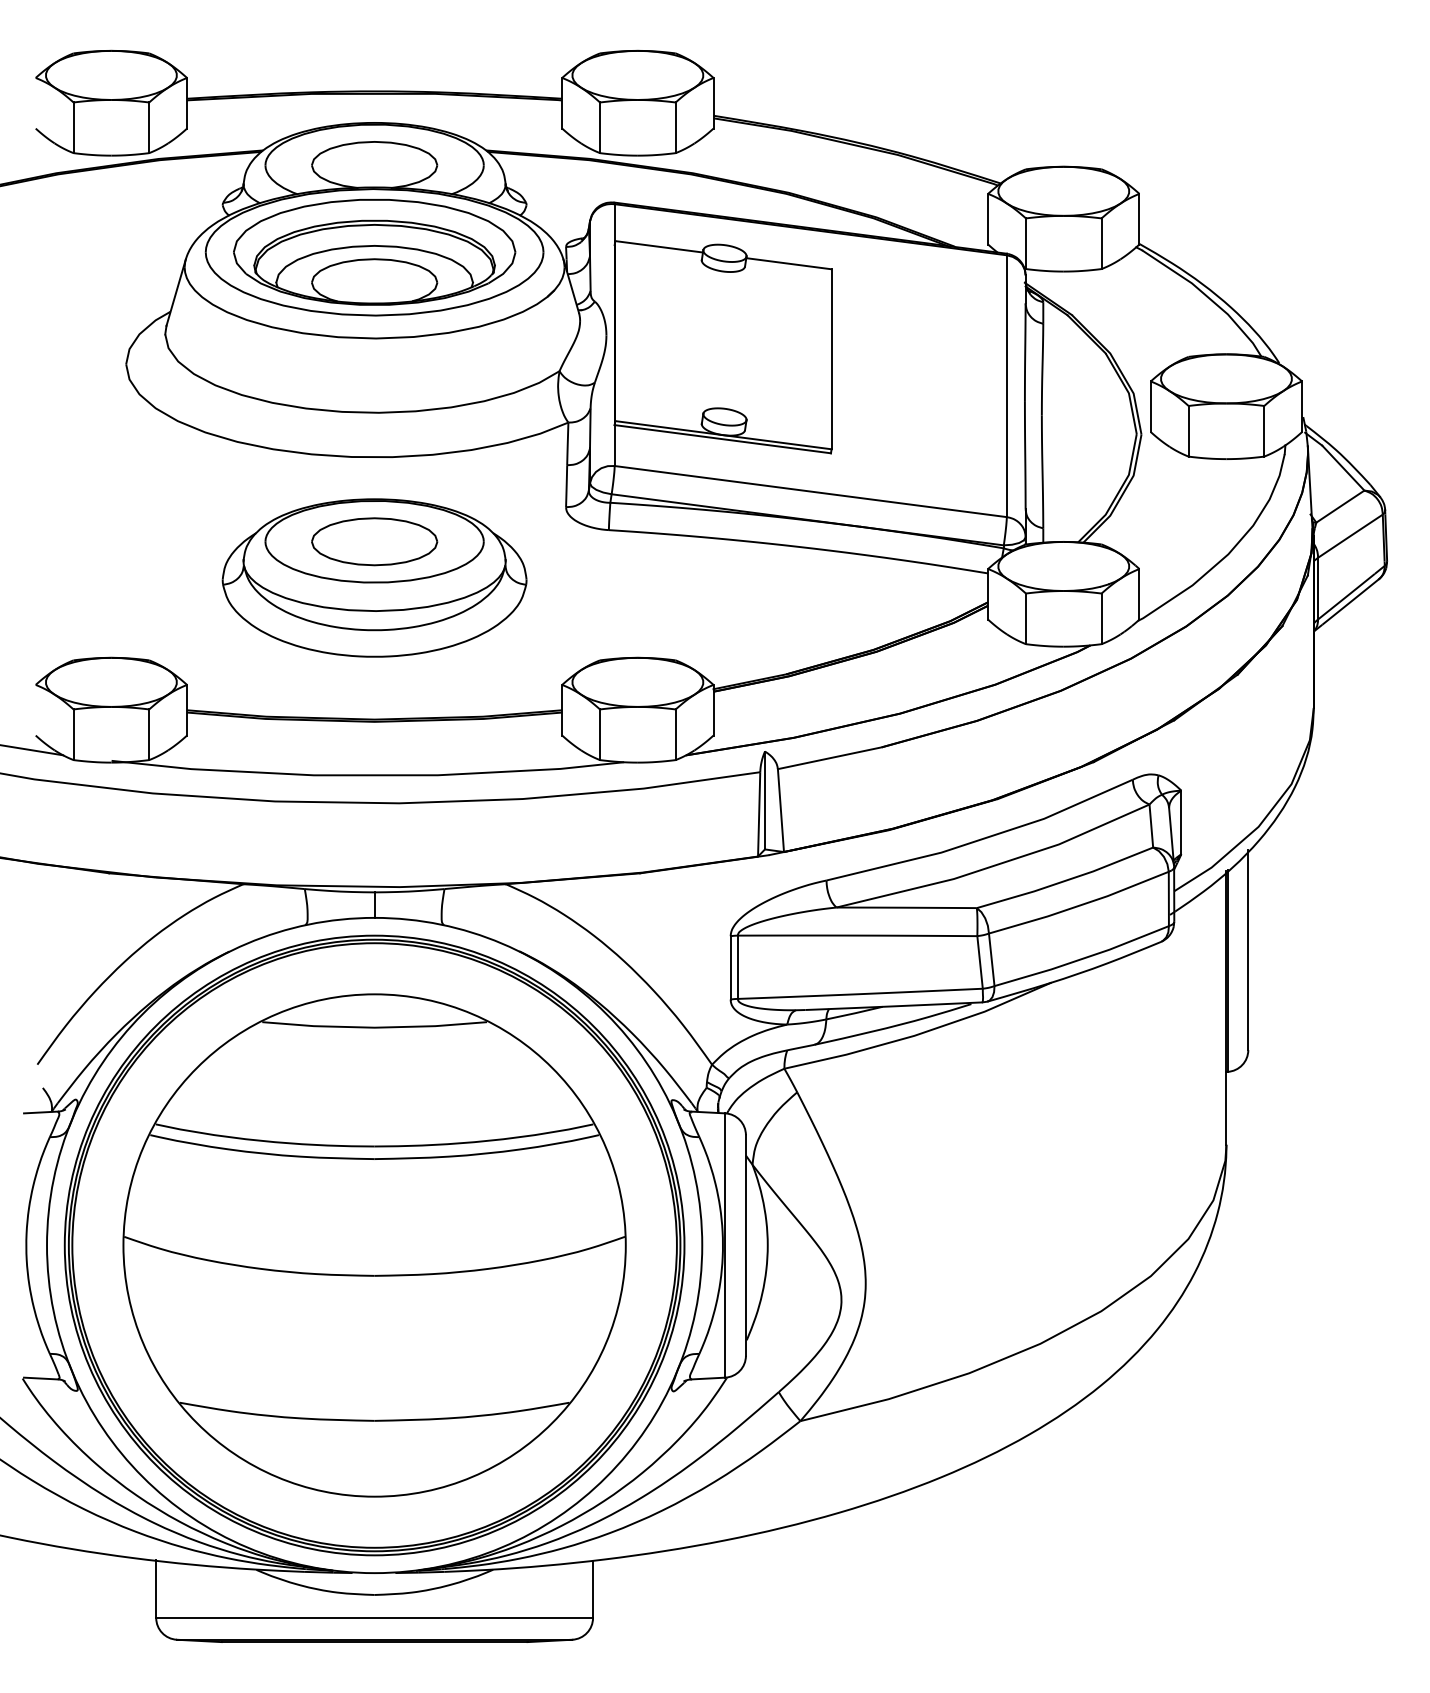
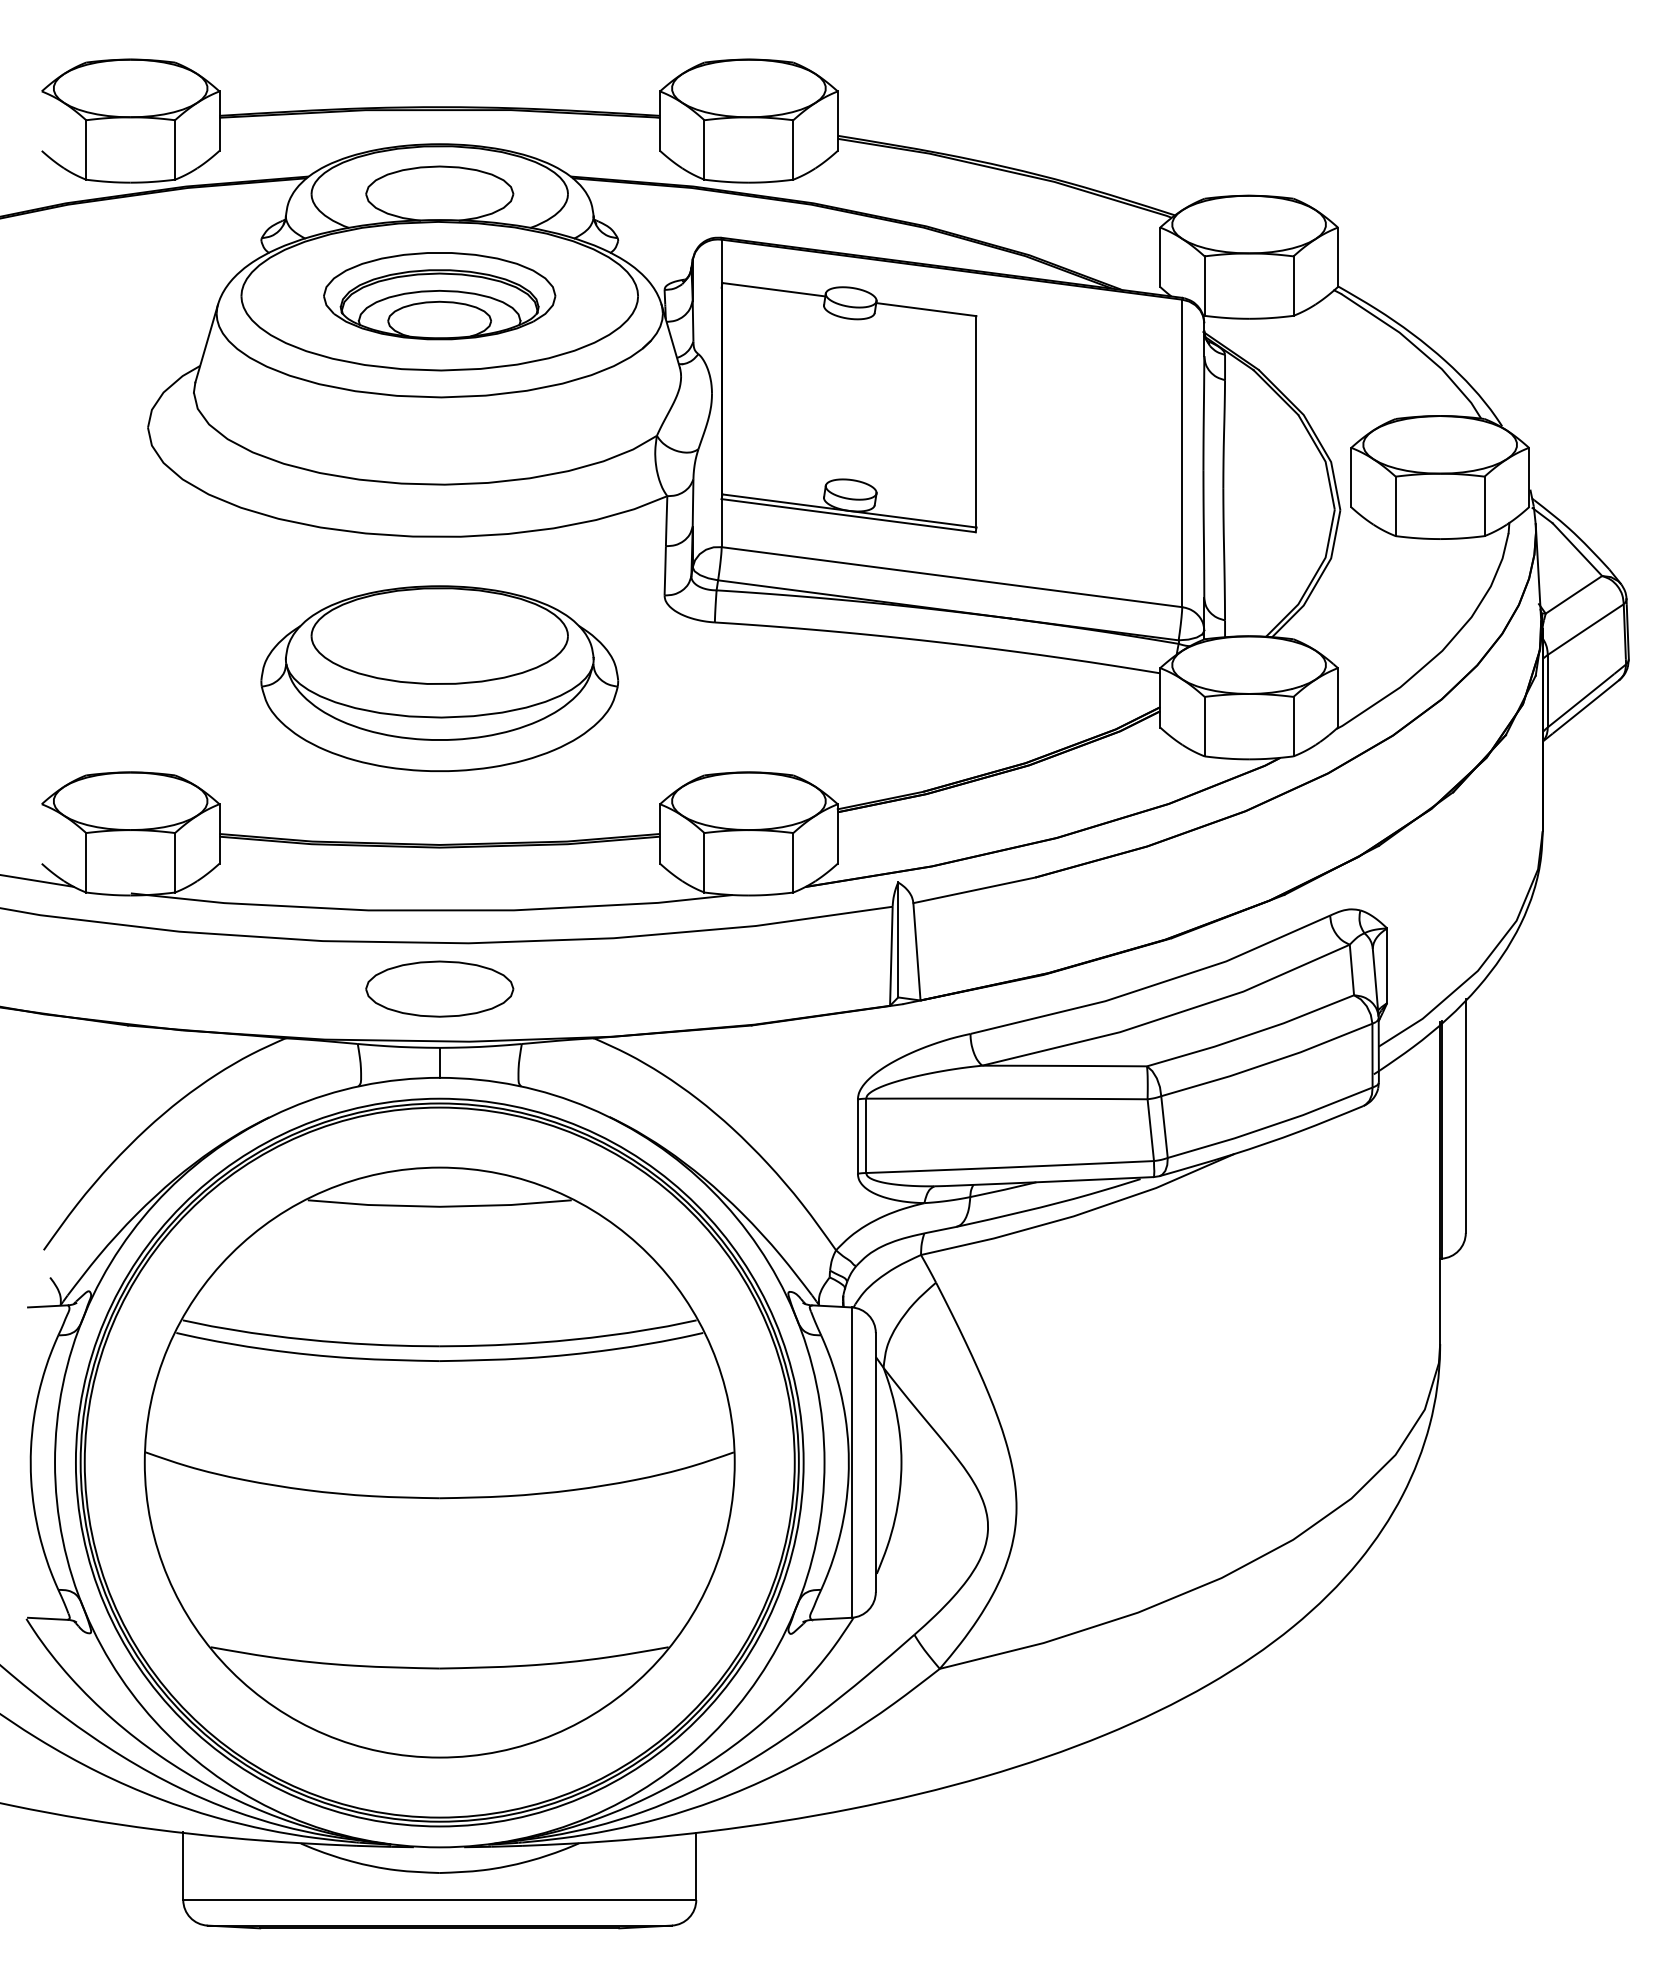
part: (374, 251) -> (439, 295), size x0.7
part: (374, 541) -> (439, 988), moved

